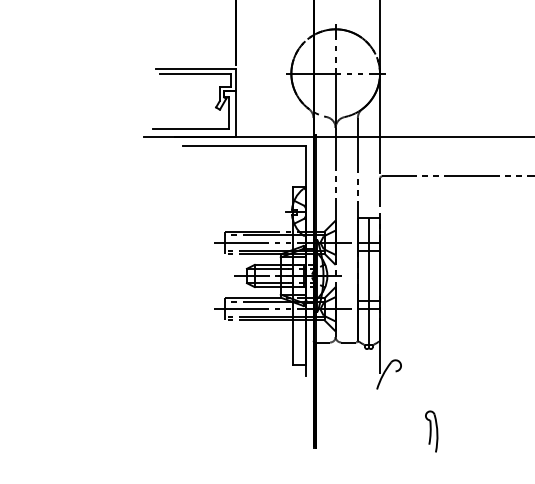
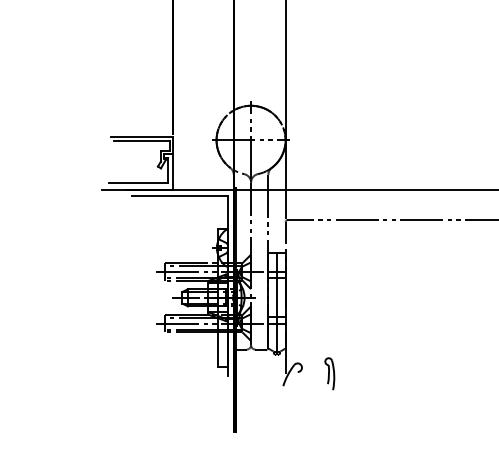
part: (431, 431) -> (329, 373), moved

